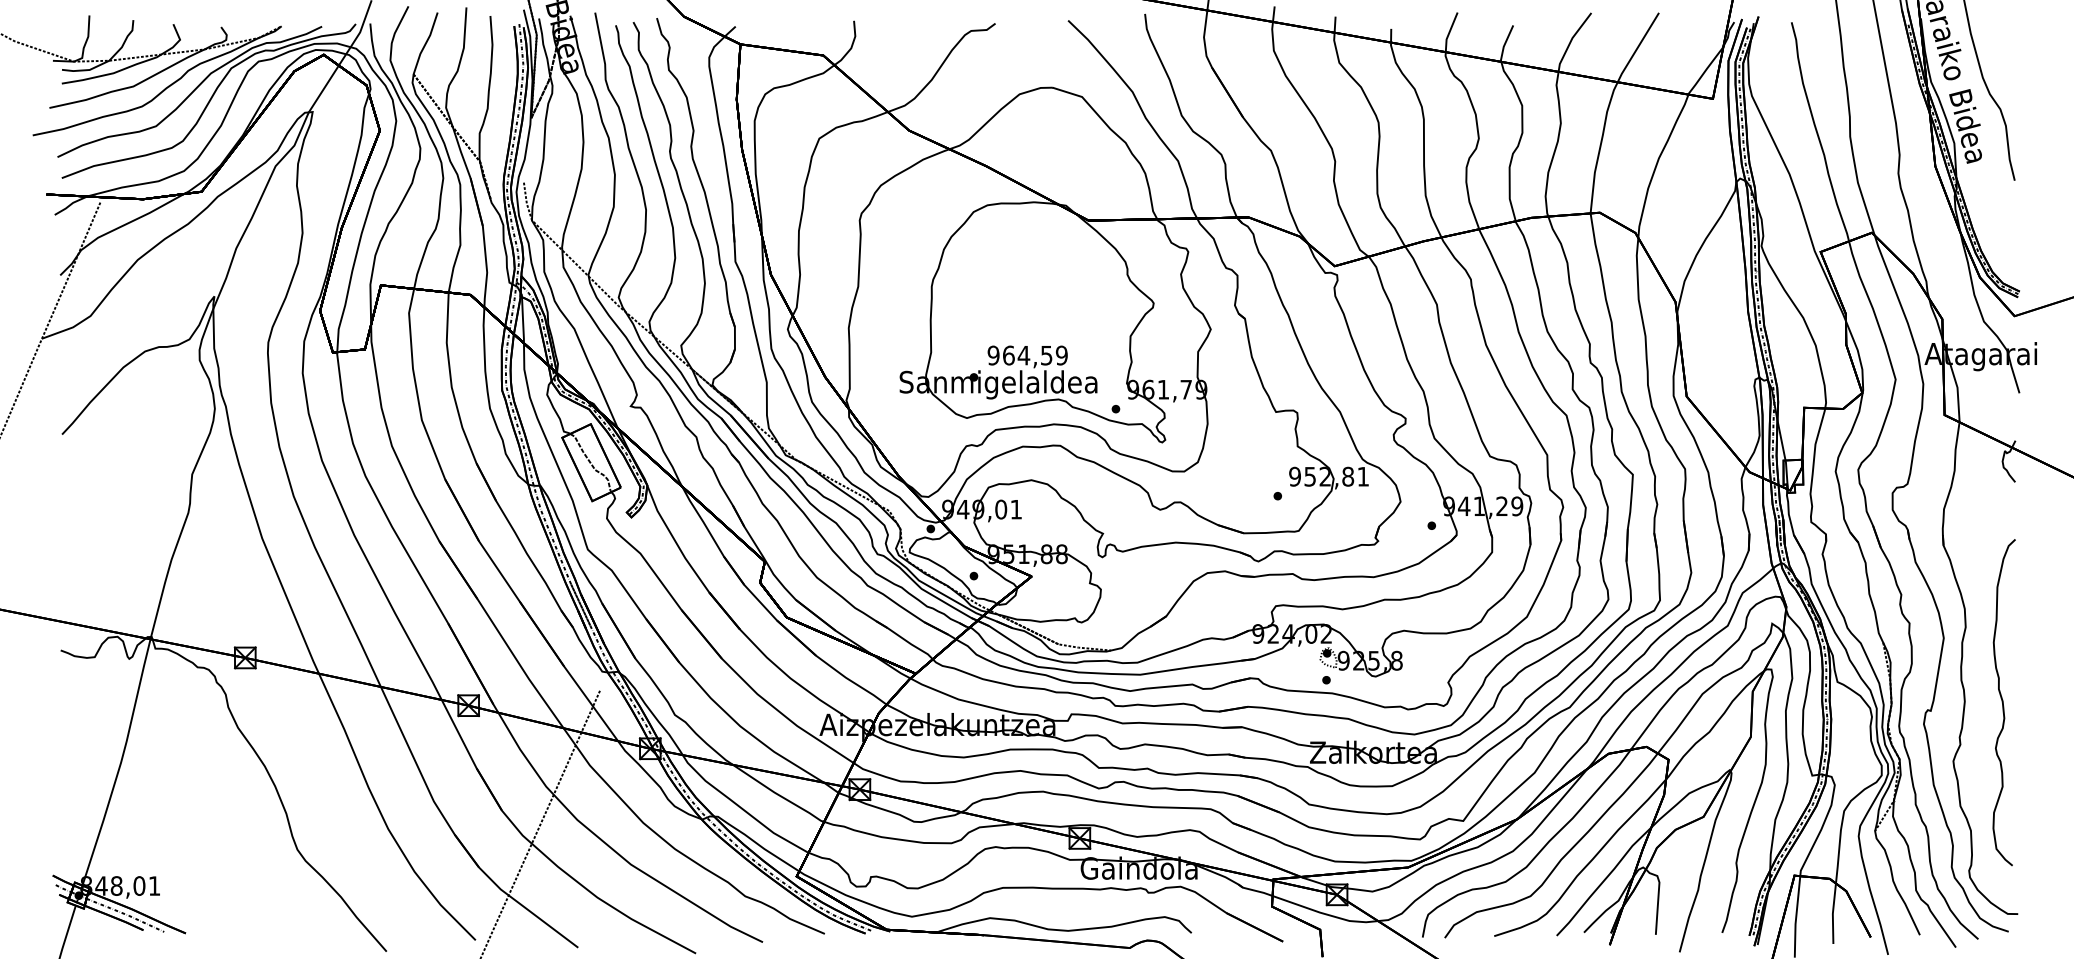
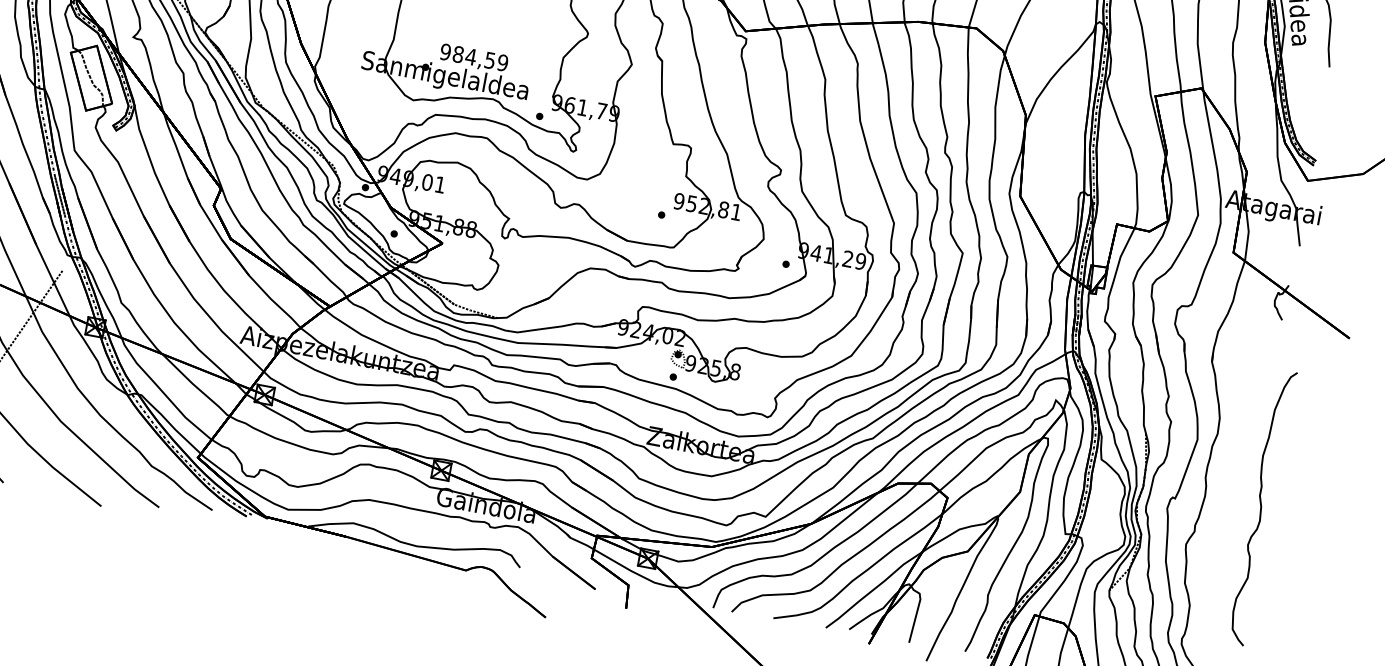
text: (1008, 355) -> (458, 54), 964,59 -> 984,59
curve: (2003, 702) -> (1261, 507), moved

